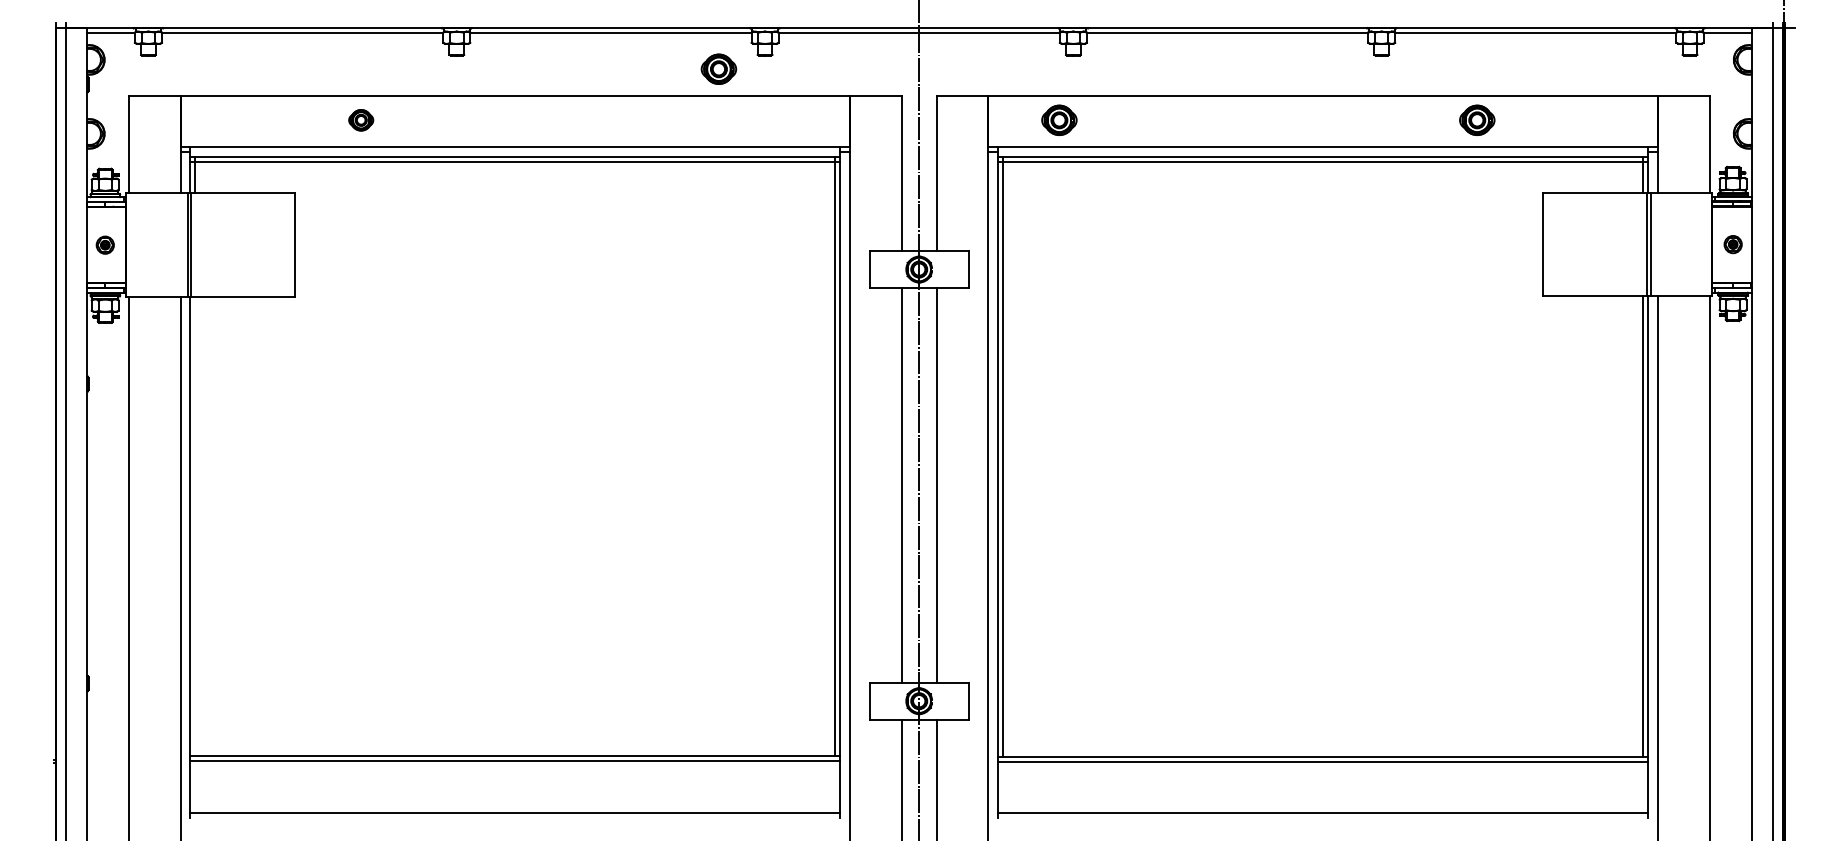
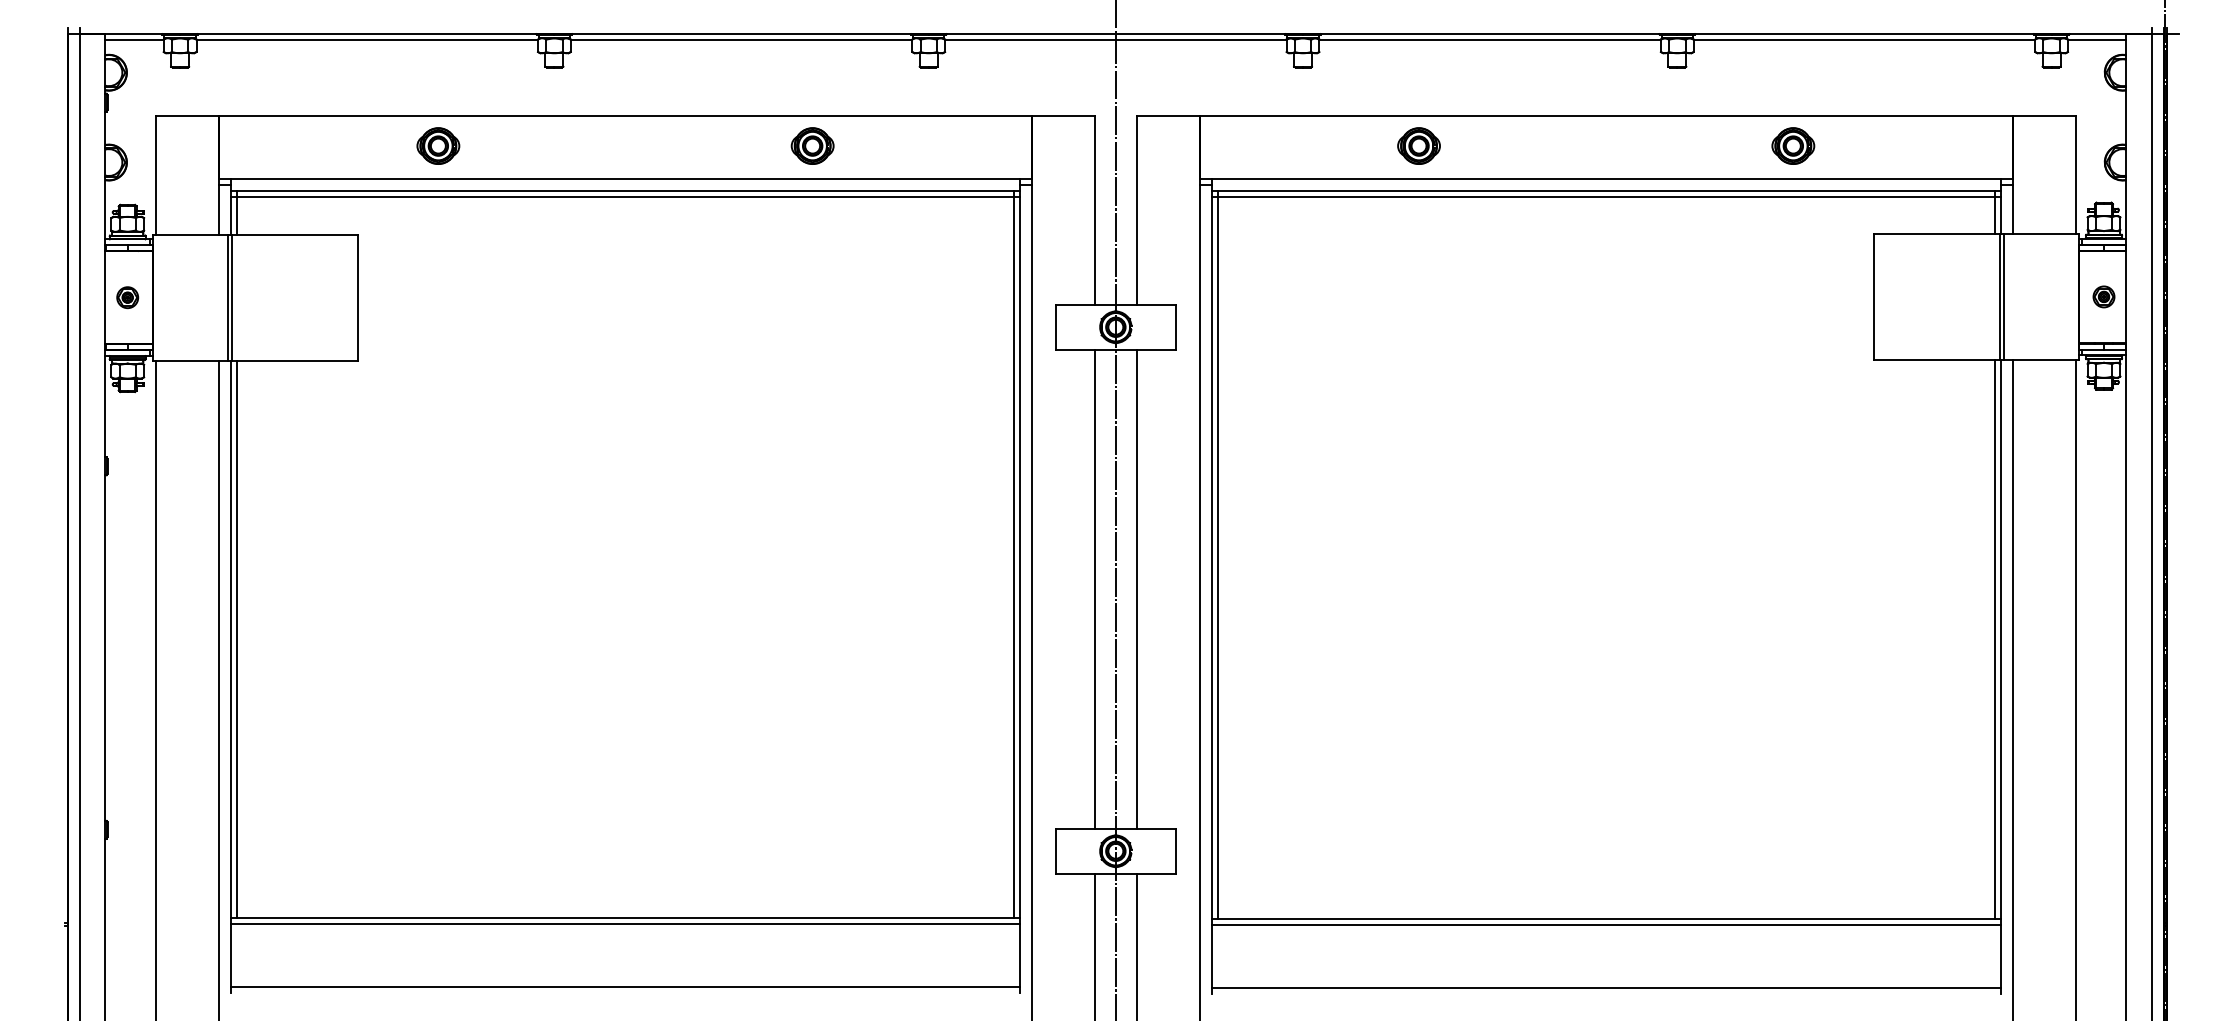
part: (718, 68) -> (812, 145), moved
part: (361, 119) -> (438, 145), size x1.43
part: (1058, 119) -> (1418, 145), moved
line: (195, 525) -> (237, 638), added

